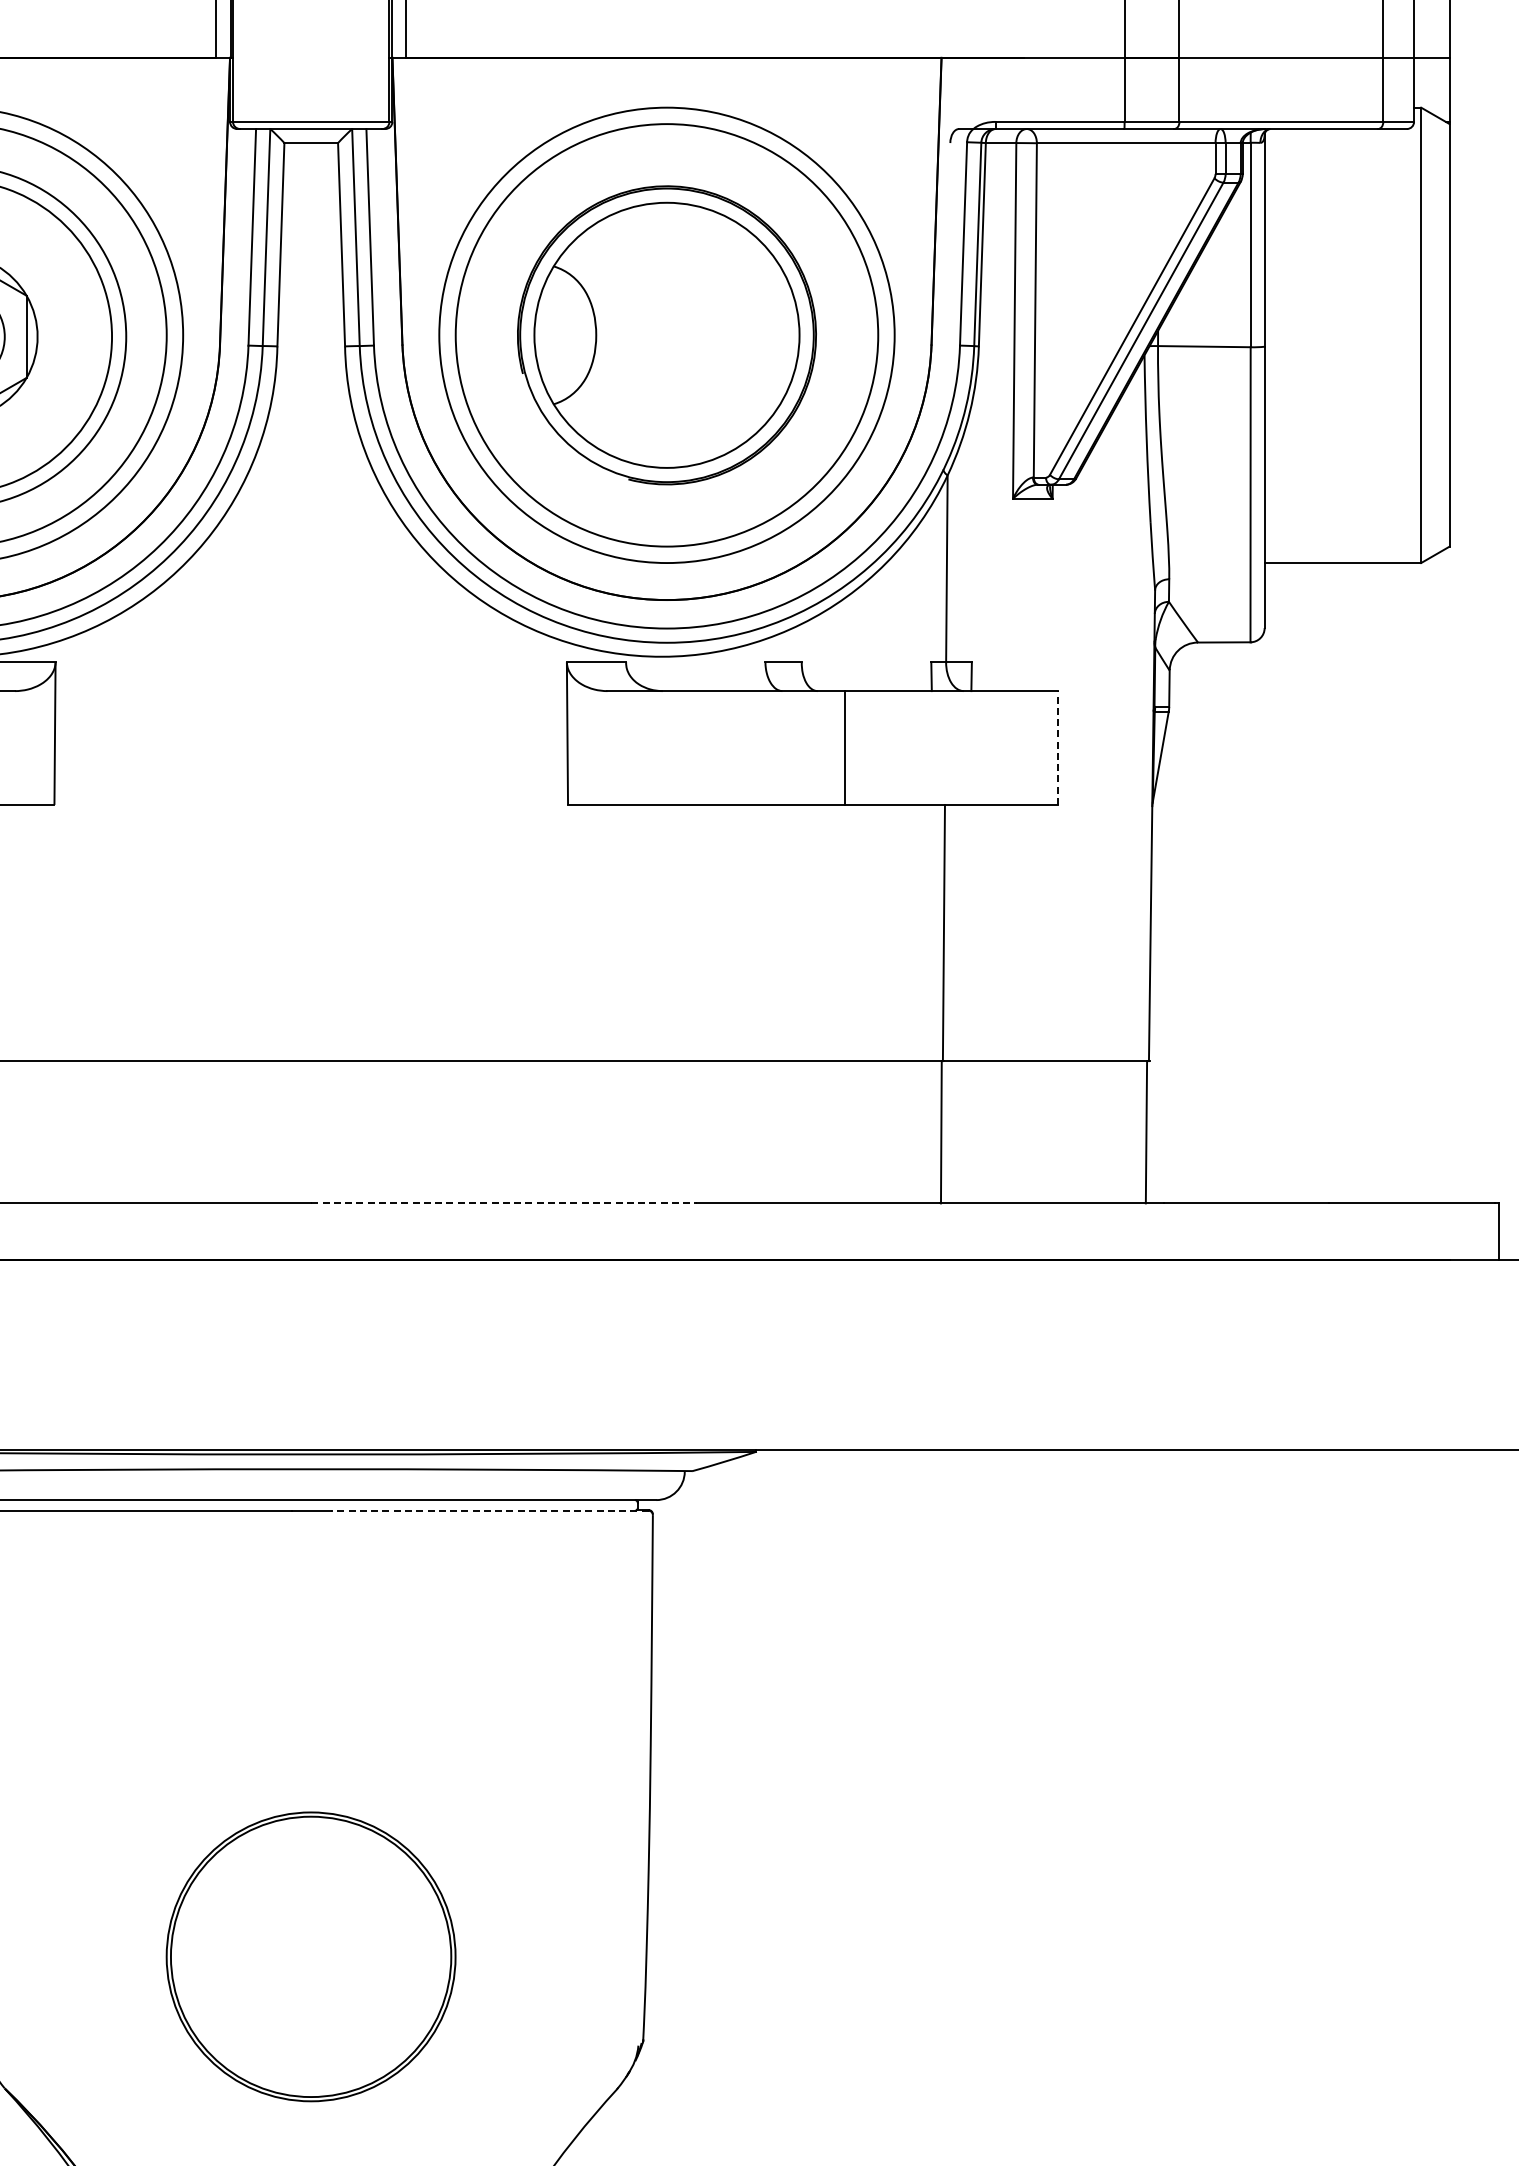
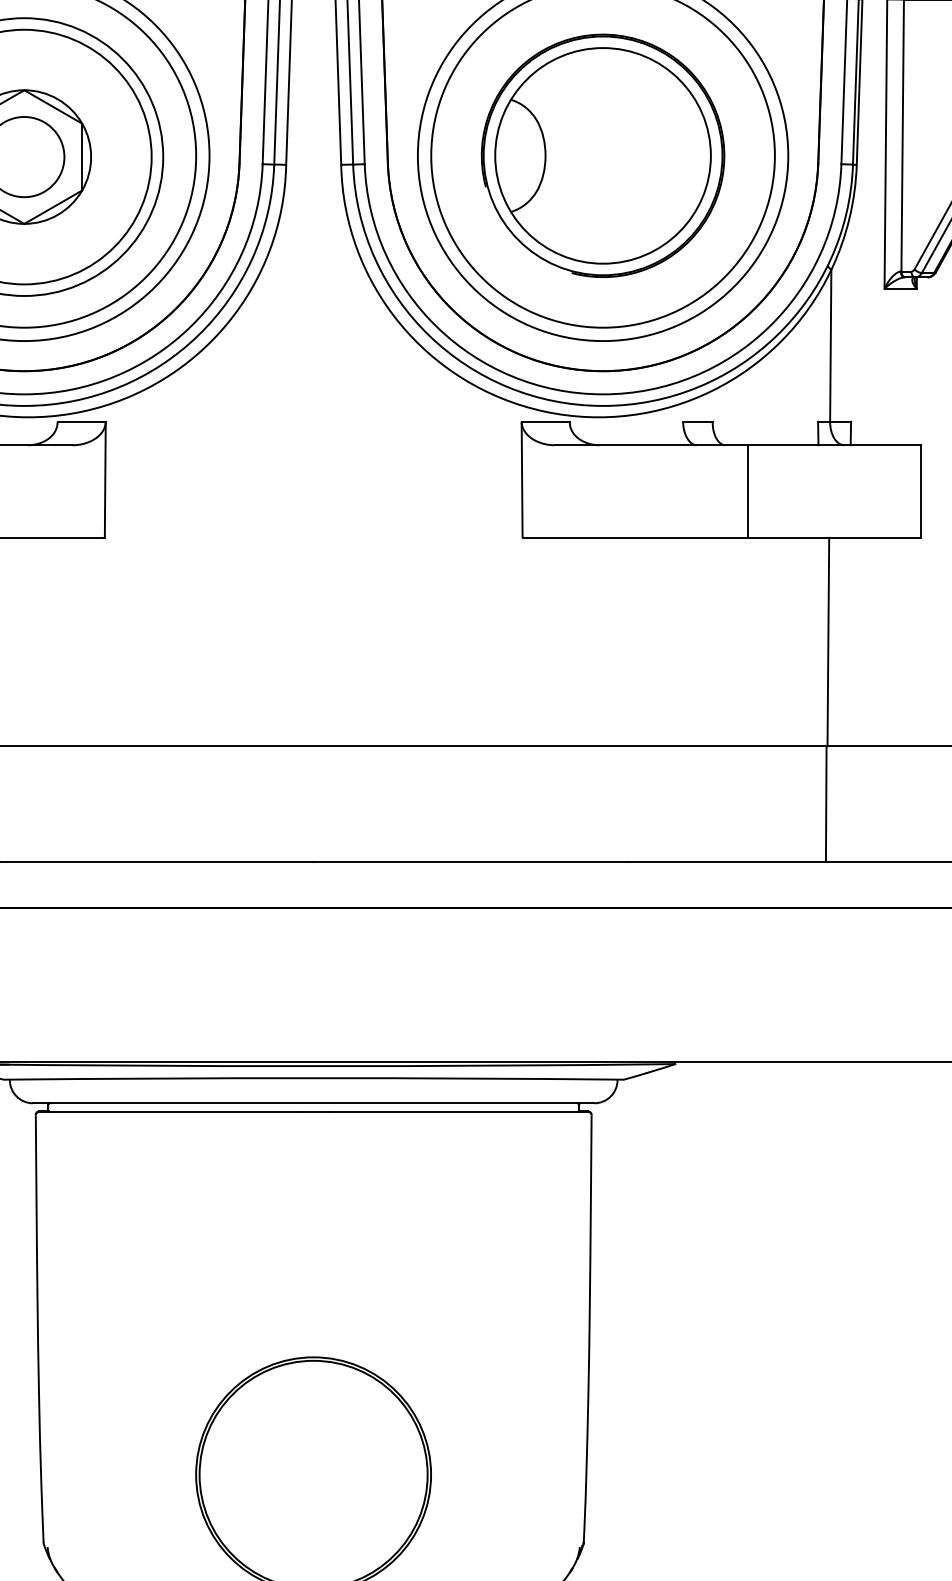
line: (1058, 748) -> (921, 491), dashed -> solid
line: (504, 1203) -> (470, 862), dashed -> solid
line: (489, 1510) -> (458, 1111), dashed -> solid

